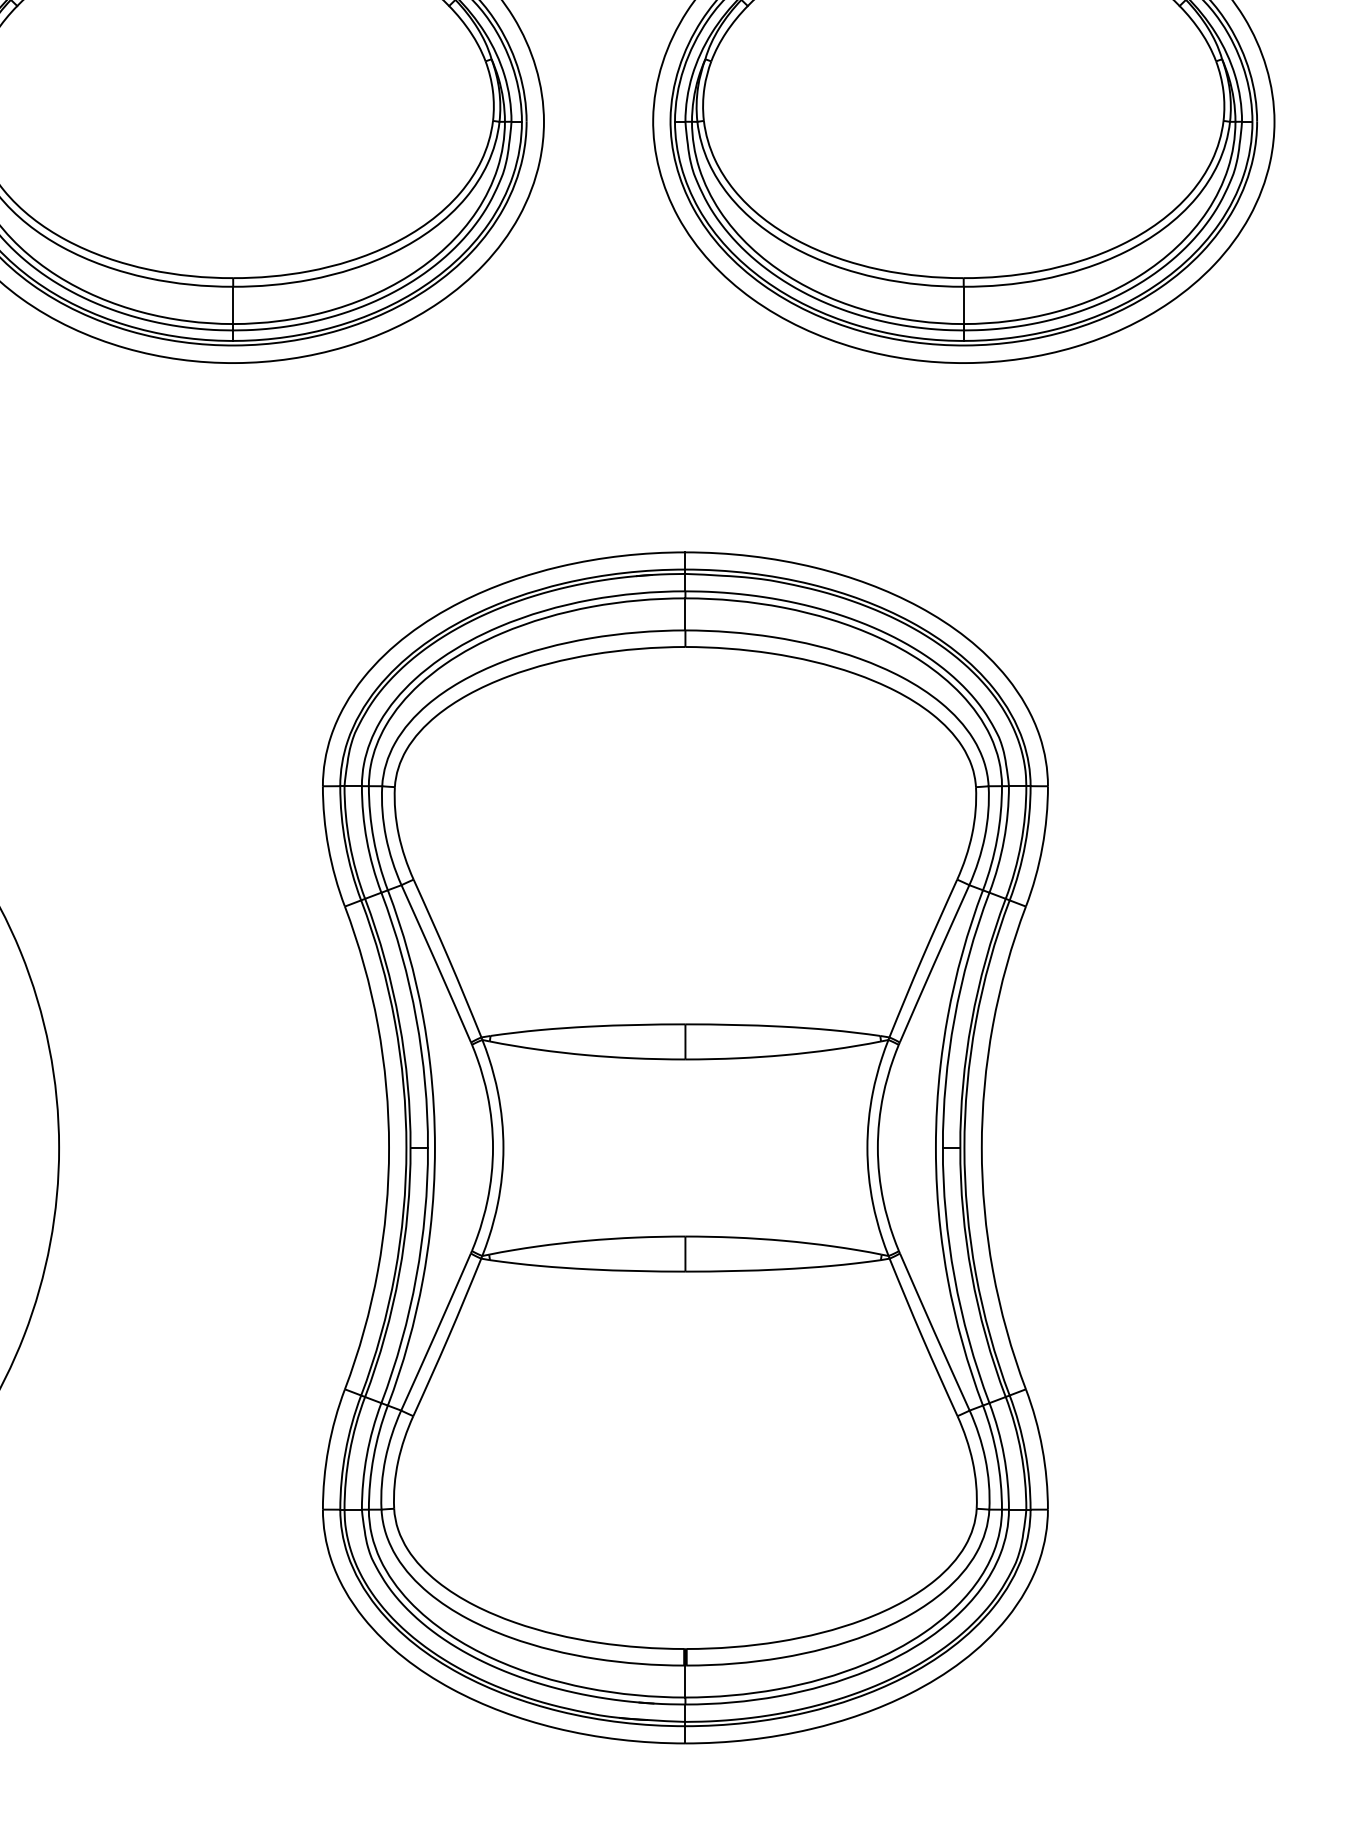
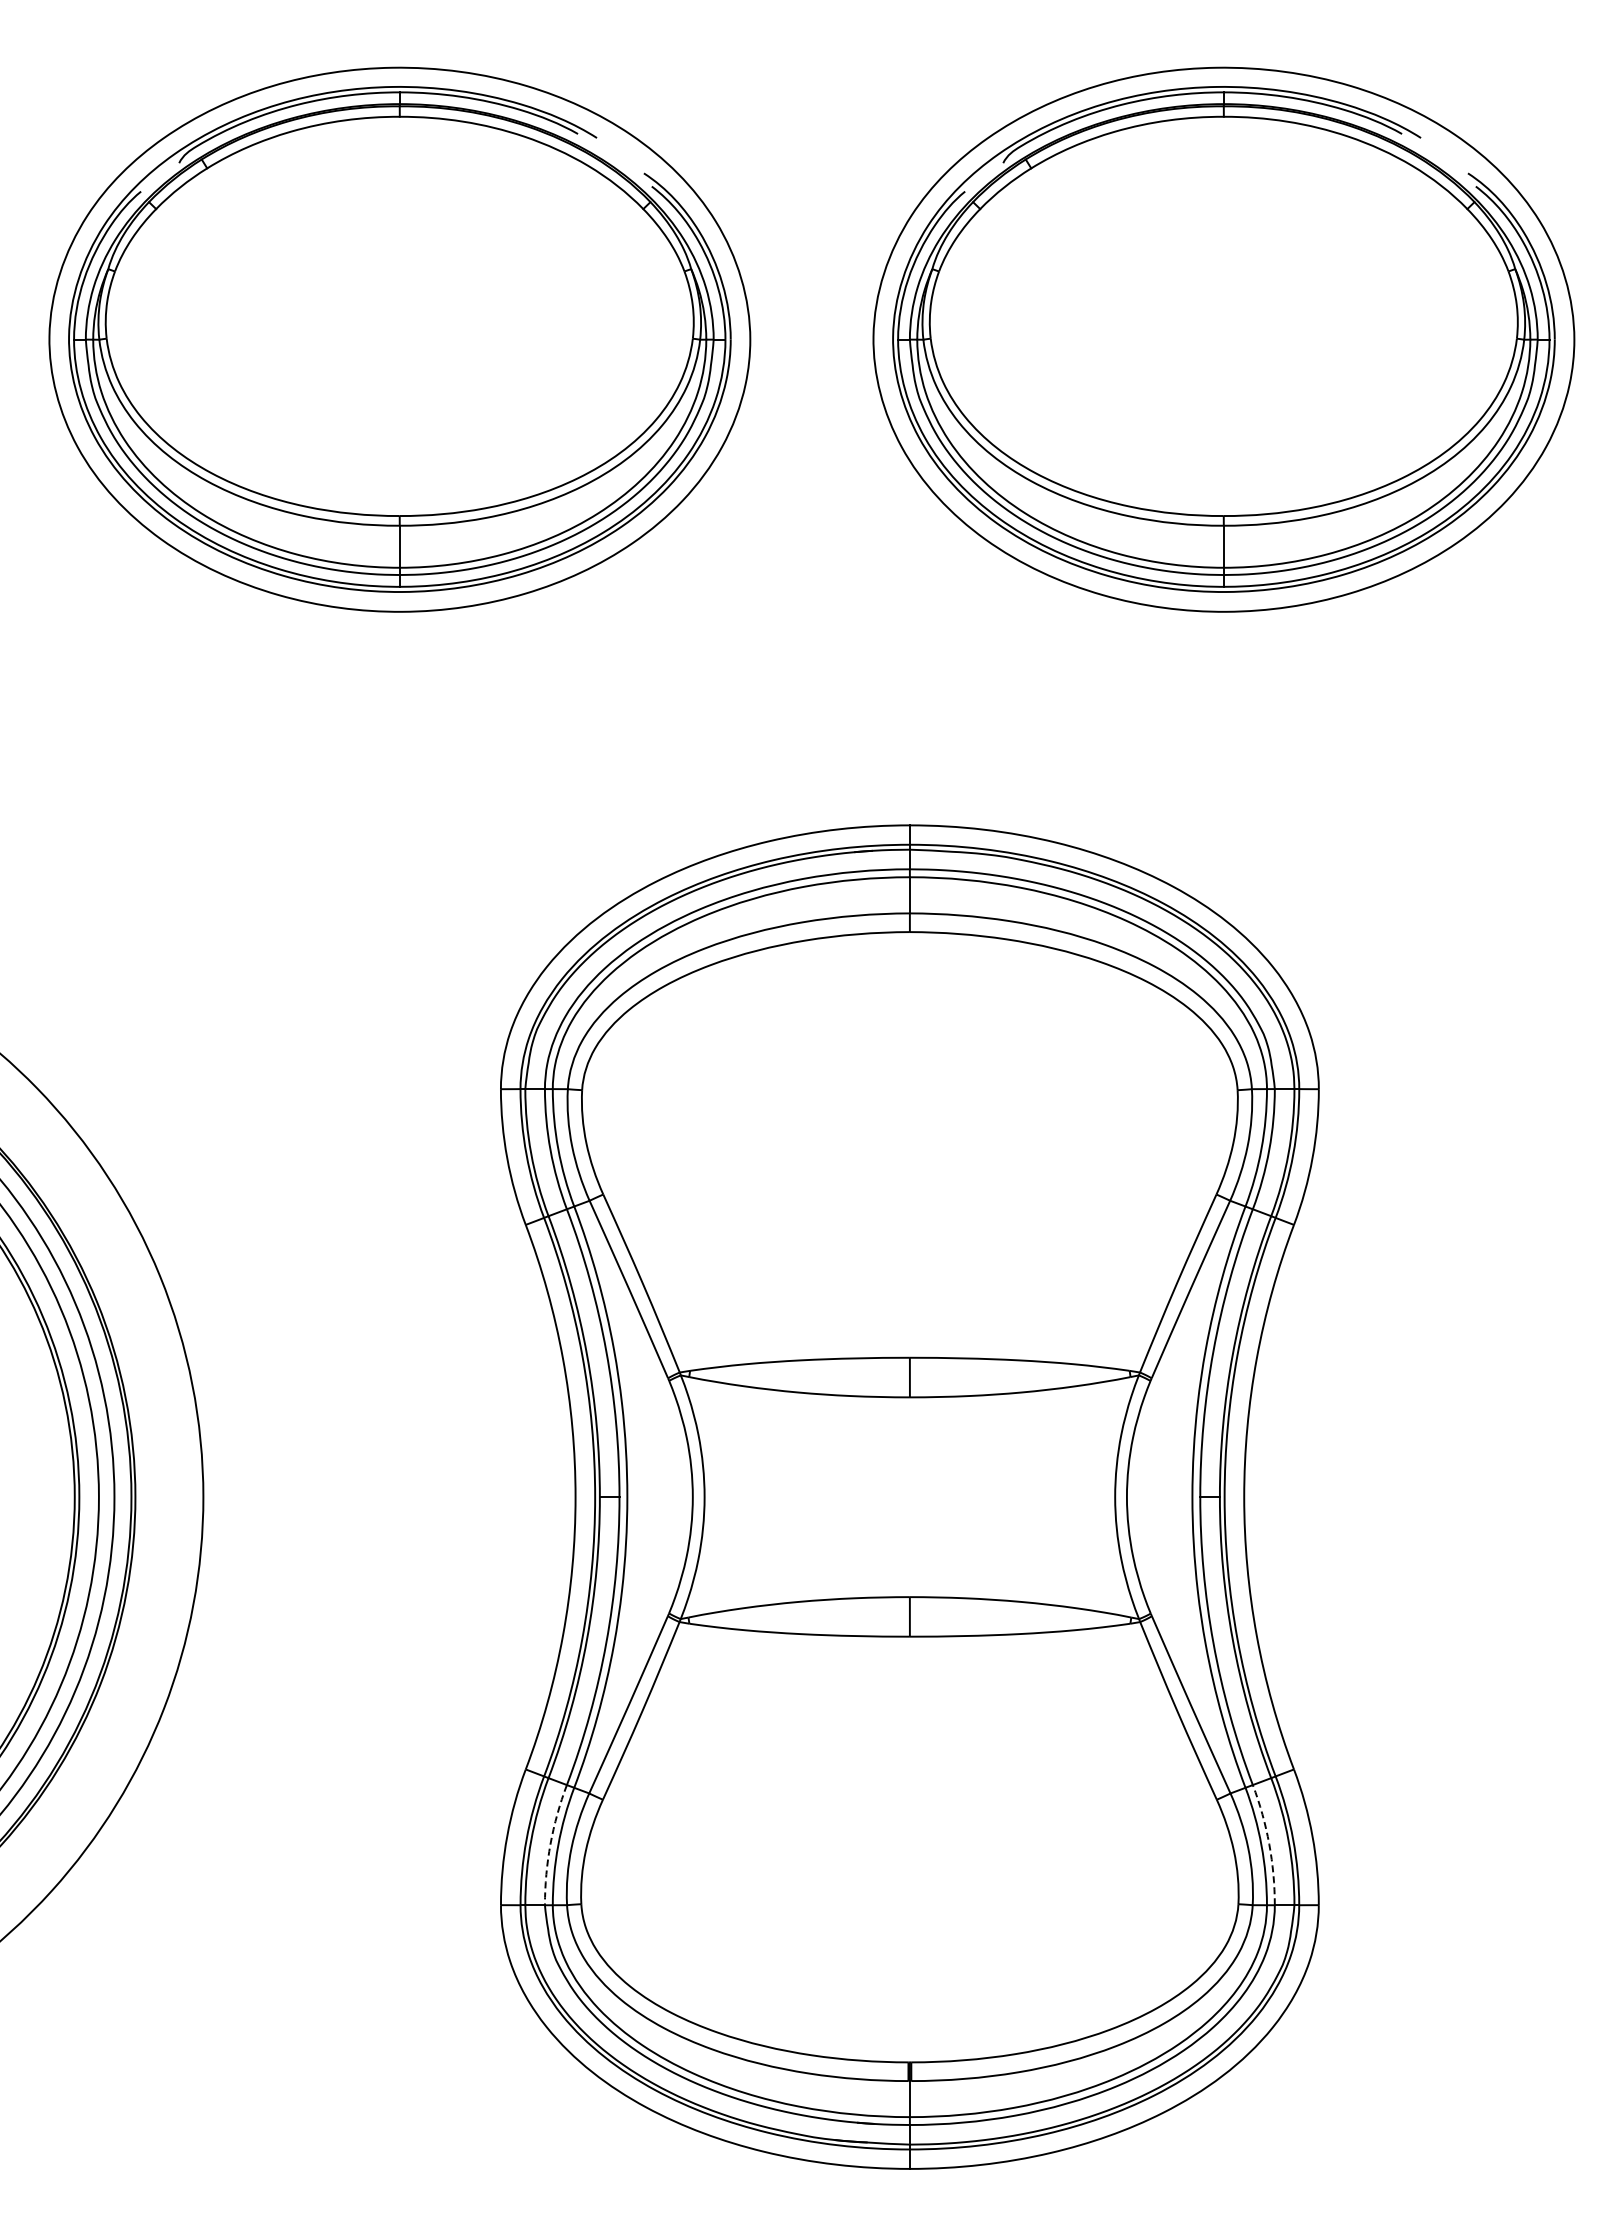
arc: (366, 1455) -> (550, 1844), solid -> dashed
arc: (1004, 1455) -> (1269, 1844), solid -> dashed

